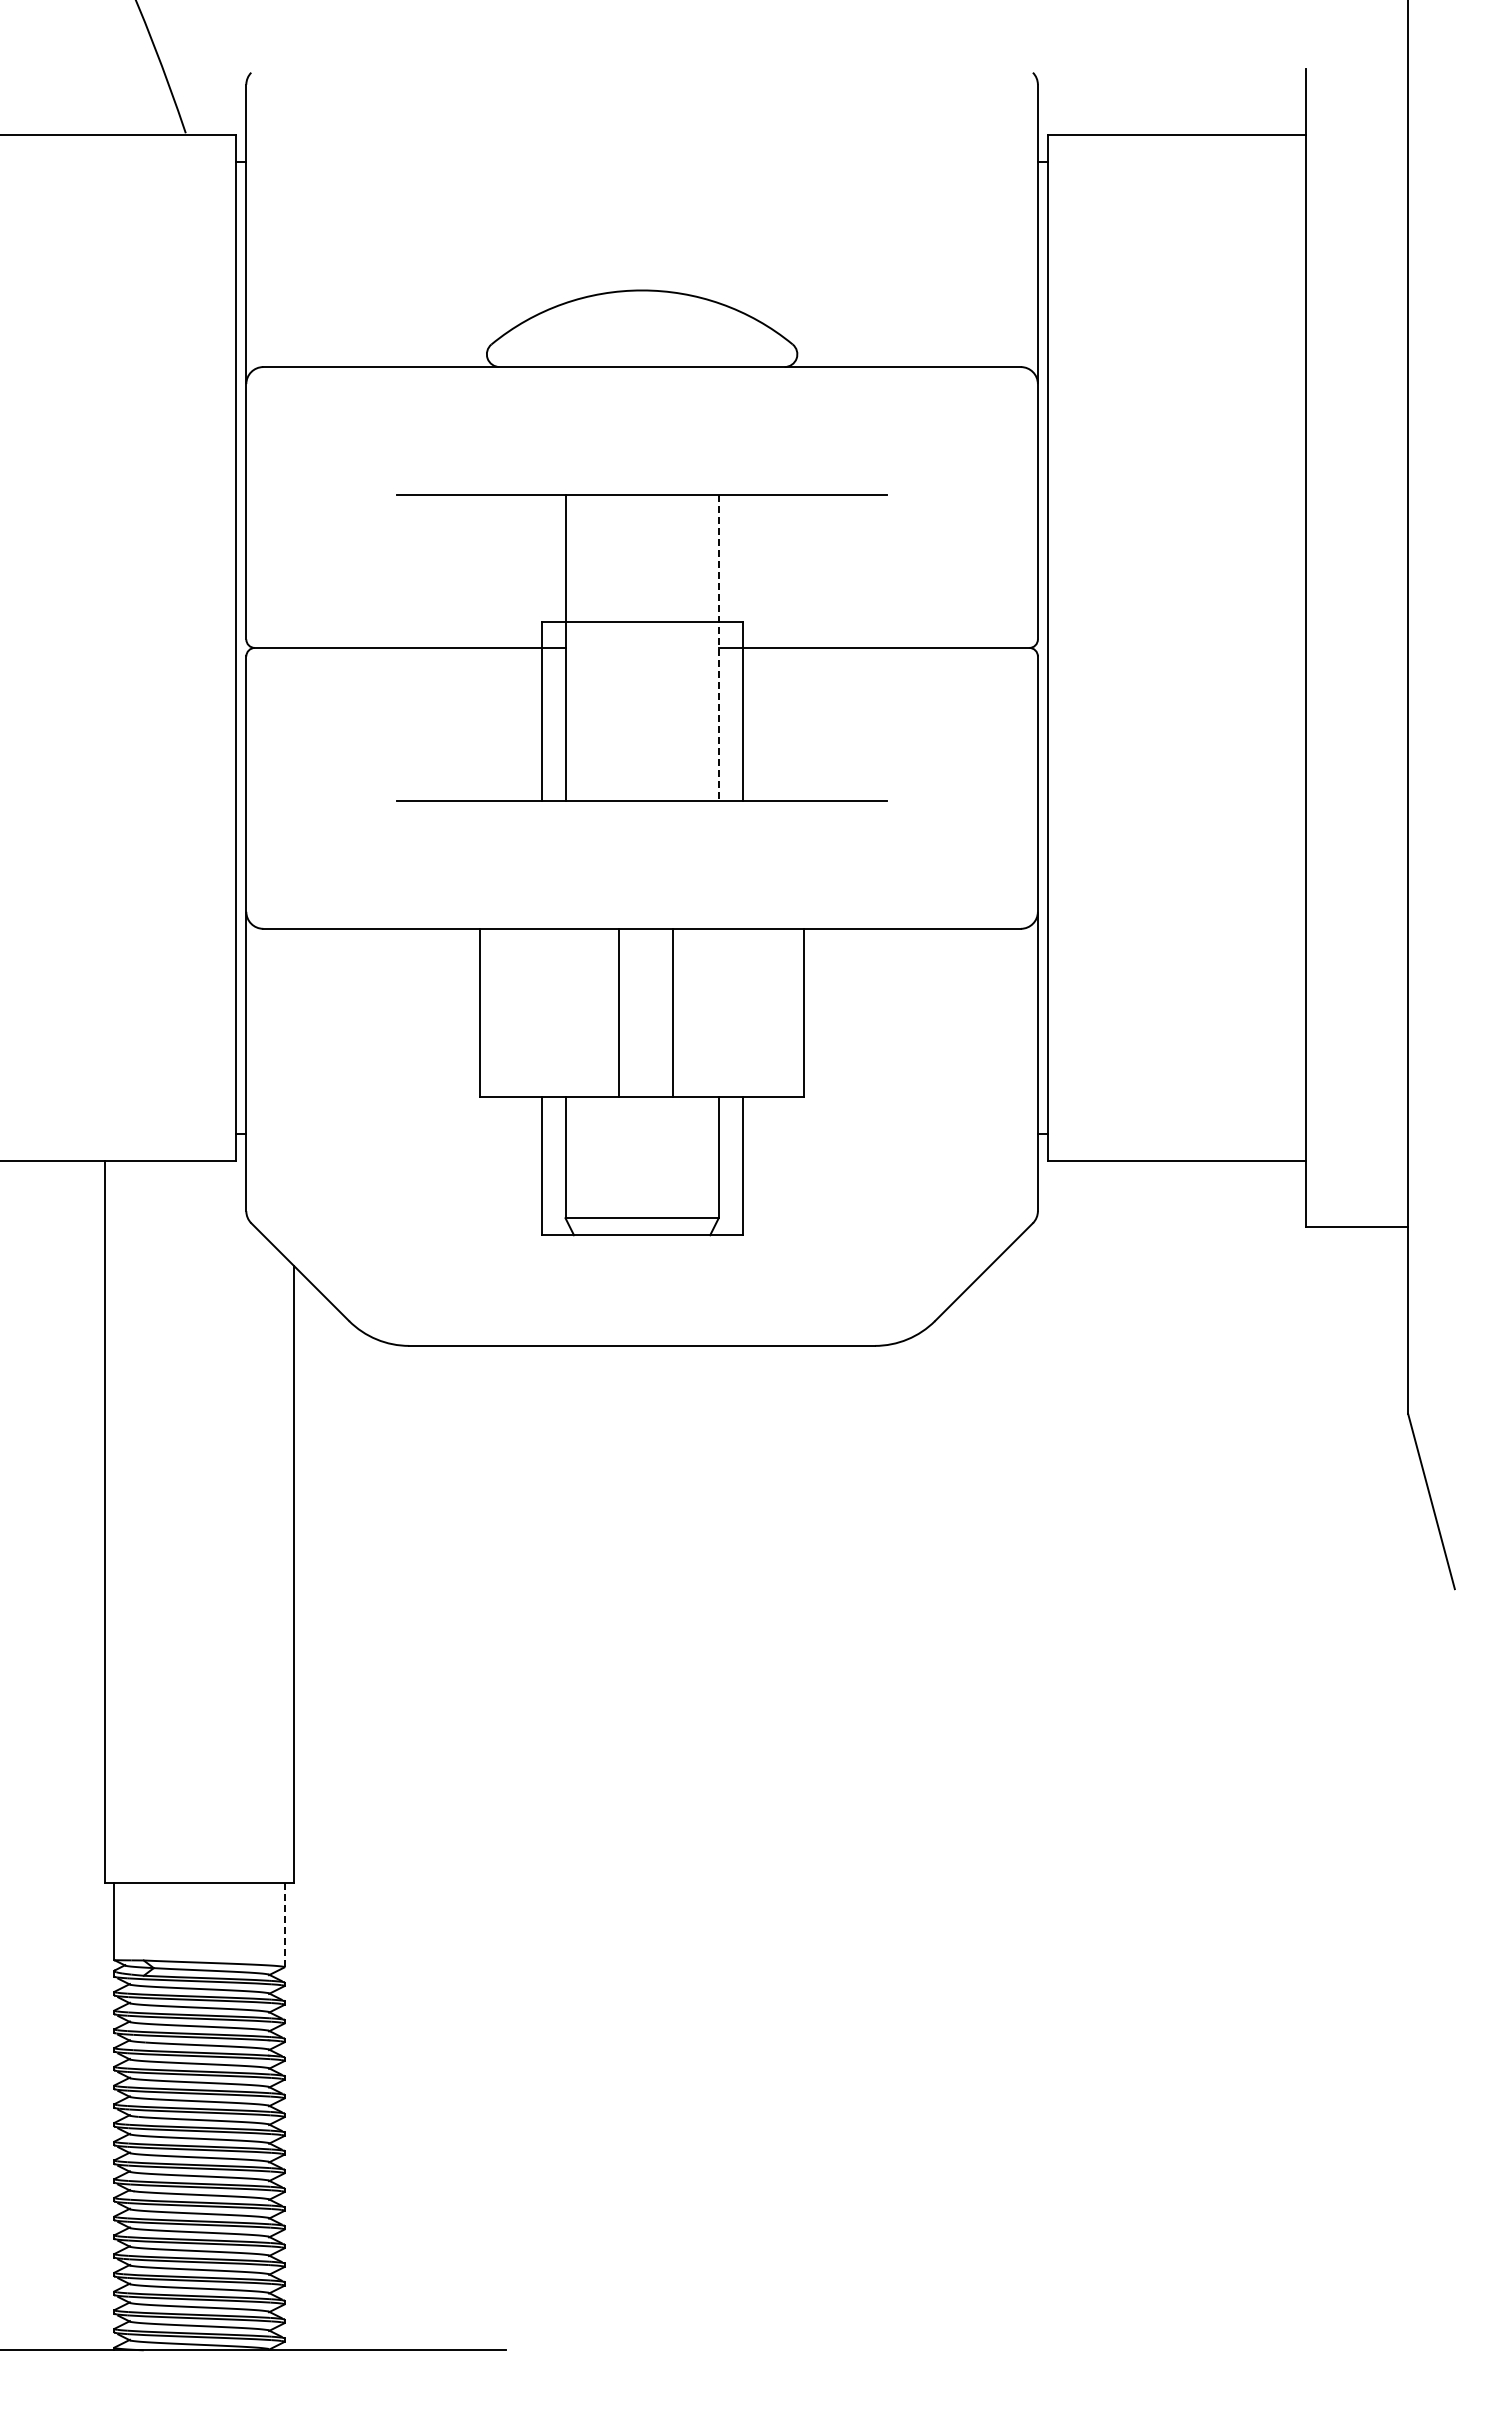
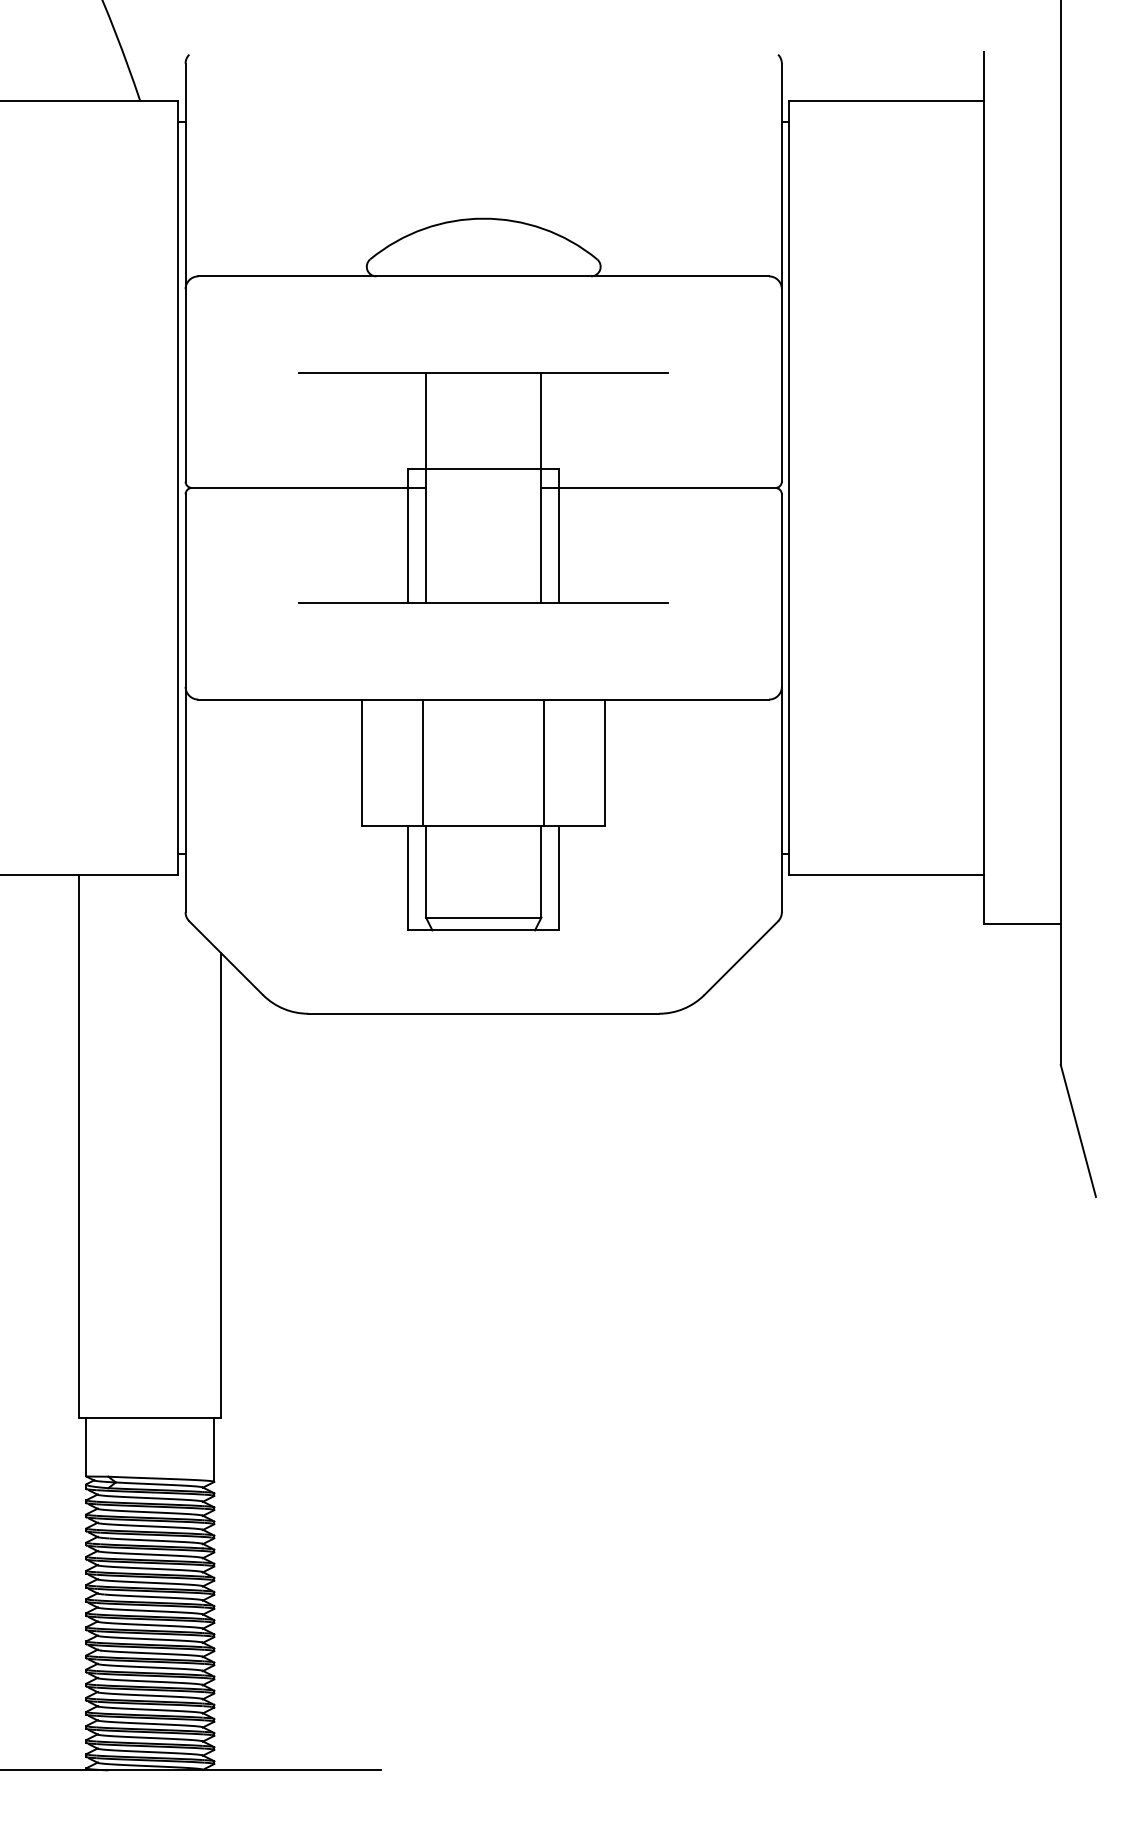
line: (718, 648) -> (541, 488), dashed -> solid
line: (619, 1012) -> (423, 762), moved
line: (672, 1012) -> (544, 762), moved
line: (284, 1924) -> (214, 1449), dashed -> solid

